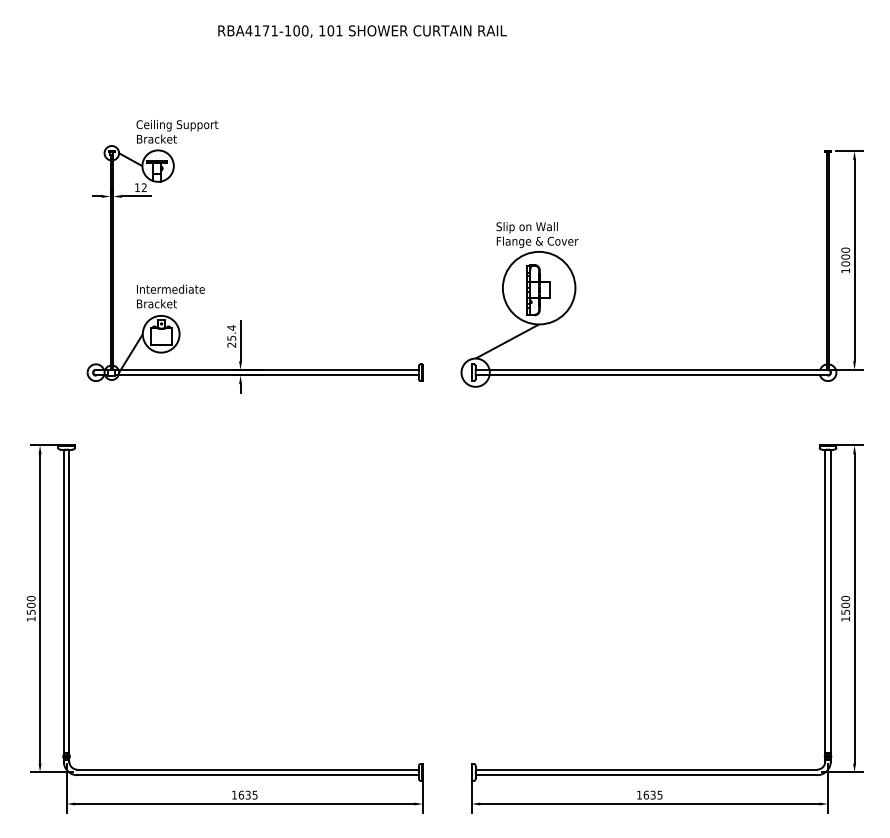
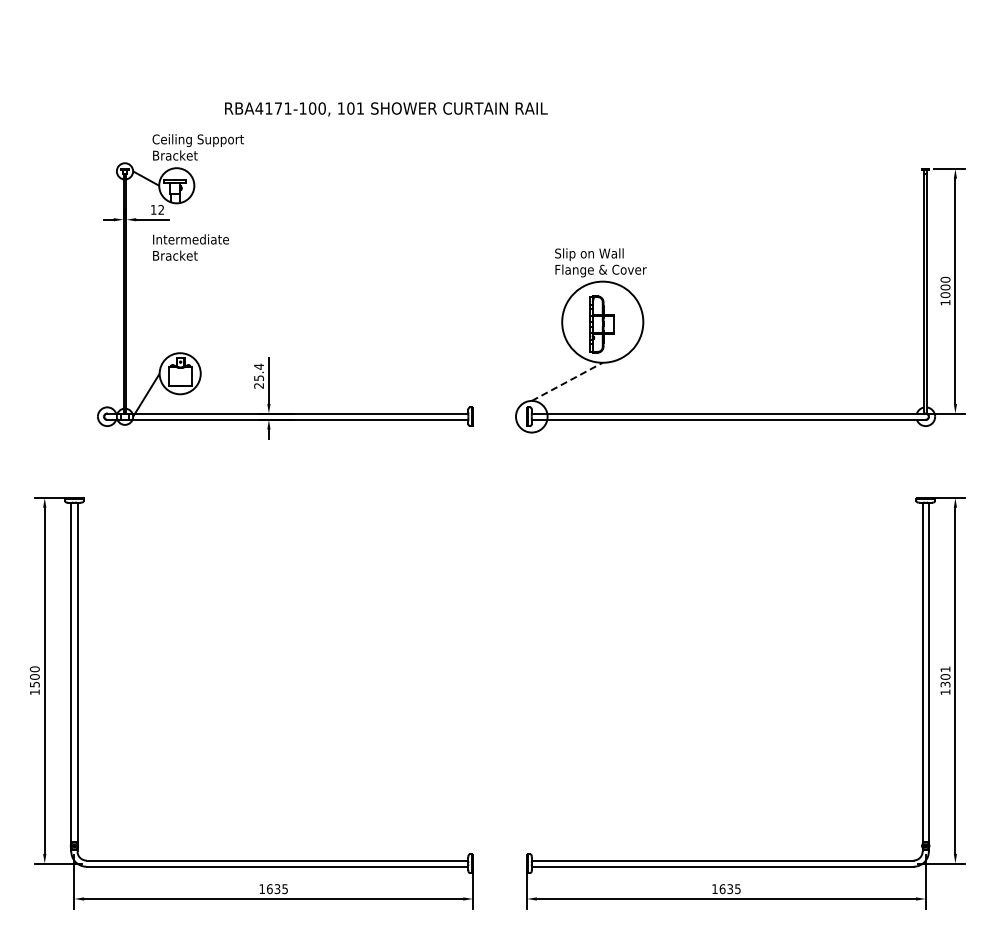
text: (362, 31) -> (386, 109), moved
text: (170, 296) -> (190, 247), moved
line: (507, 341) -> (567, 381), solid -> dashed
text: (845, 605) -> (945, 676), 1500 -> 1301

